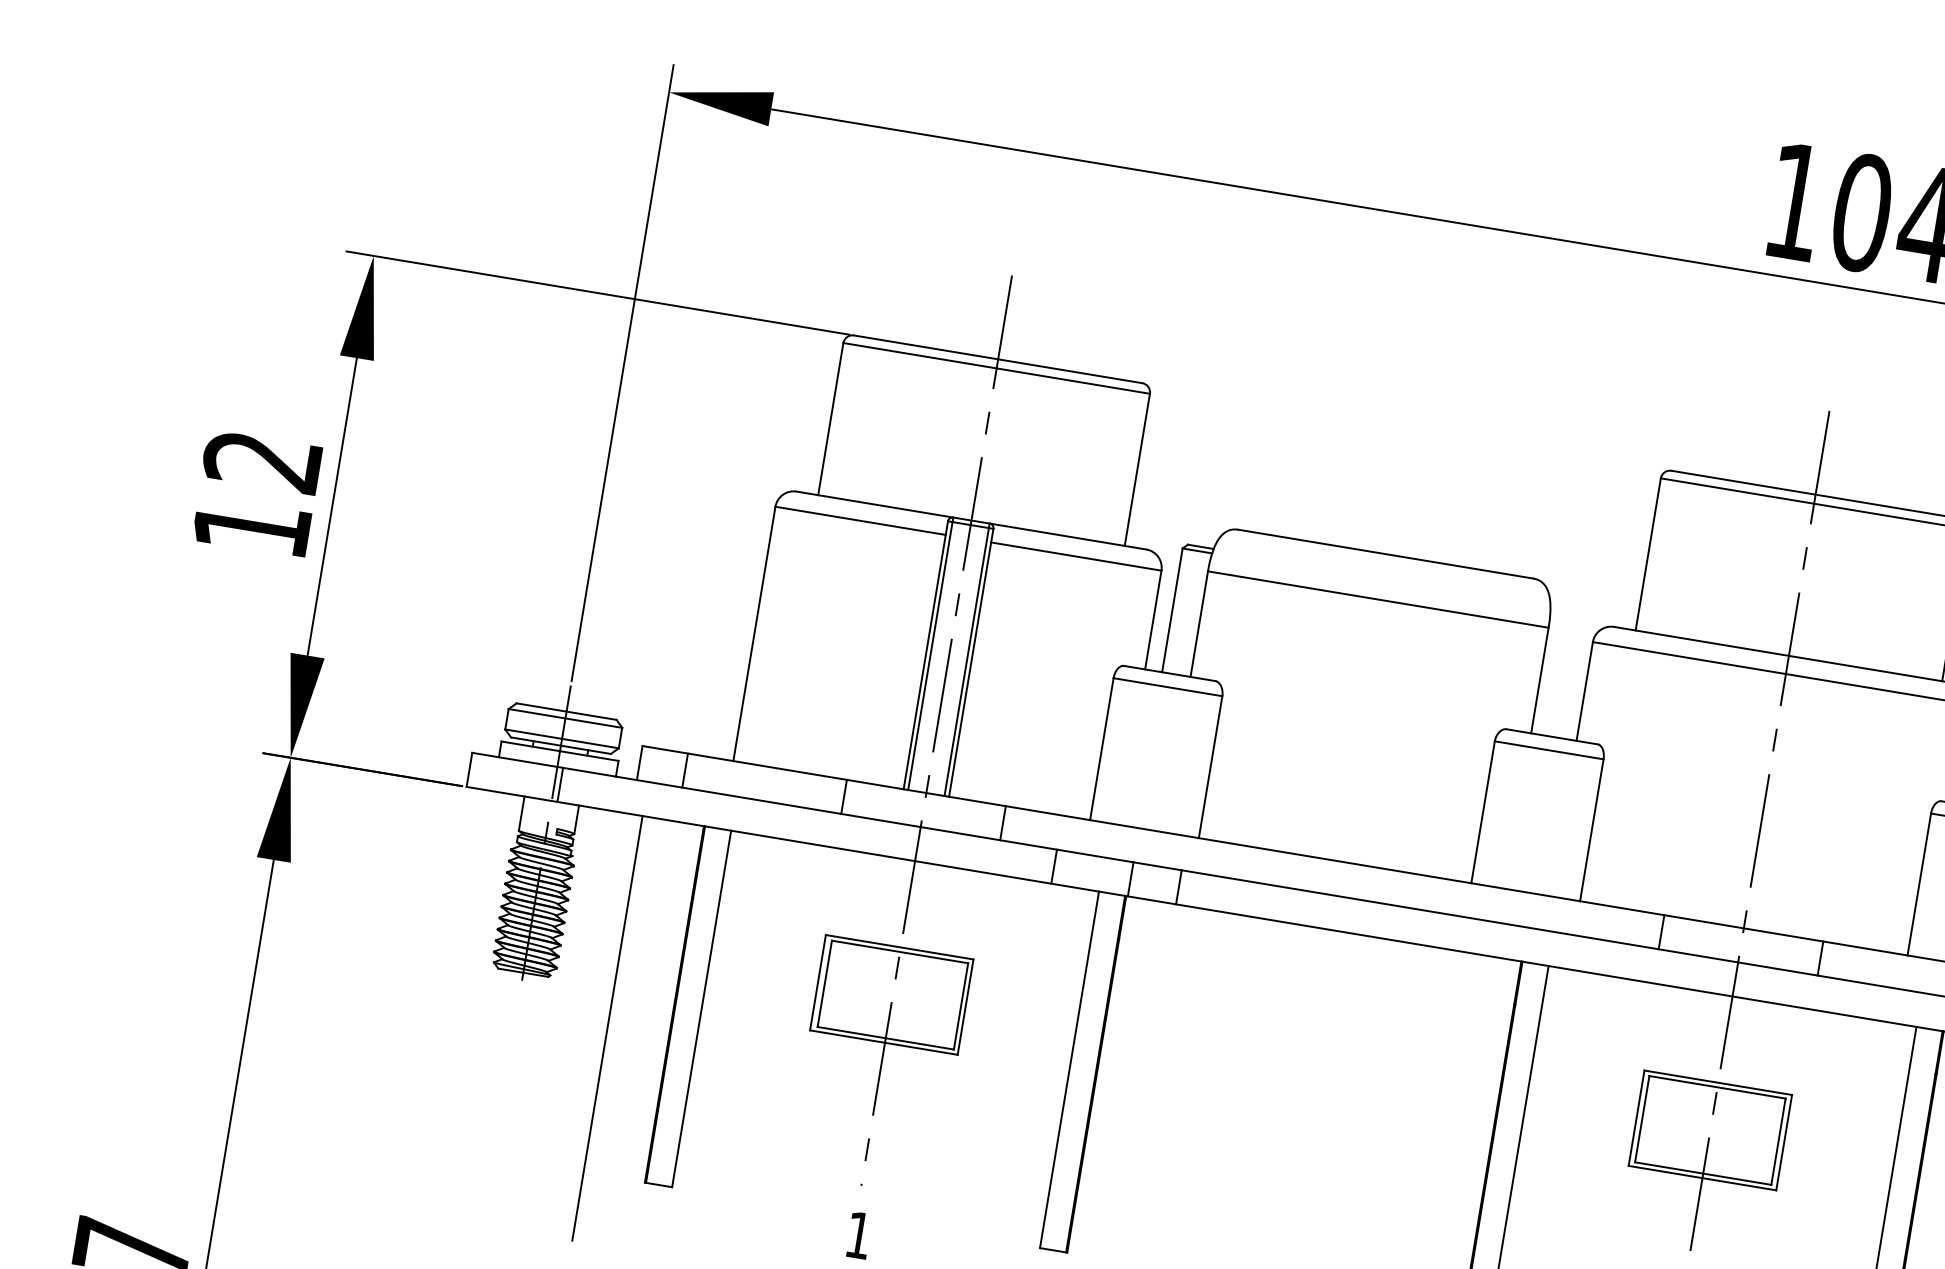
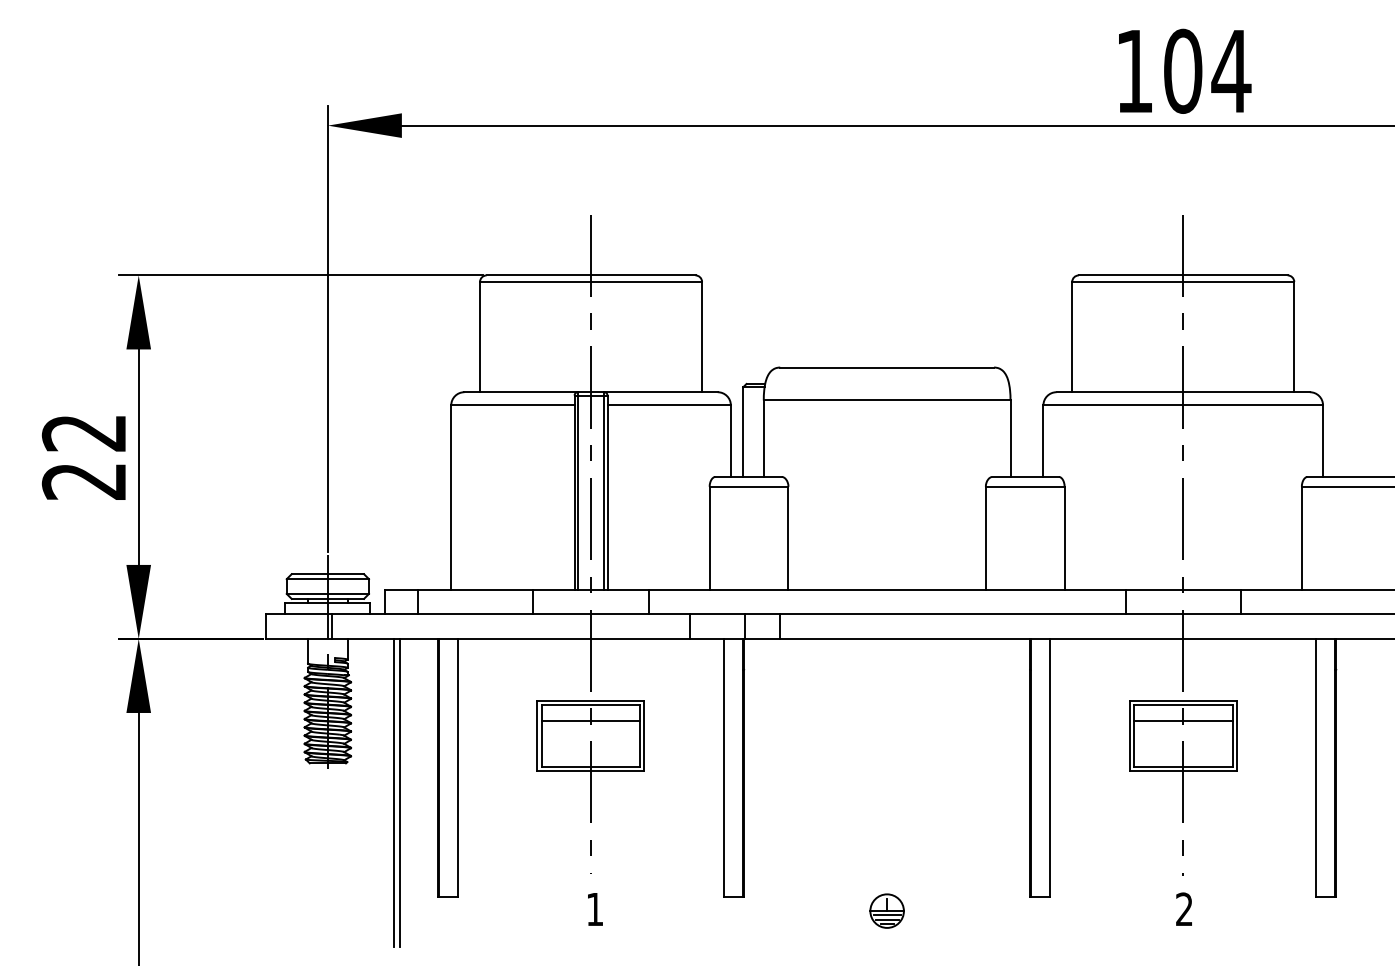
text: (250, 527) -> (83, 481), 12 -> 22
line: (895, 974) -> (590, 721), added
line: (616, 1029) -> (400, 792), added
line: (1712, 1110) -> (1182, 721), added

